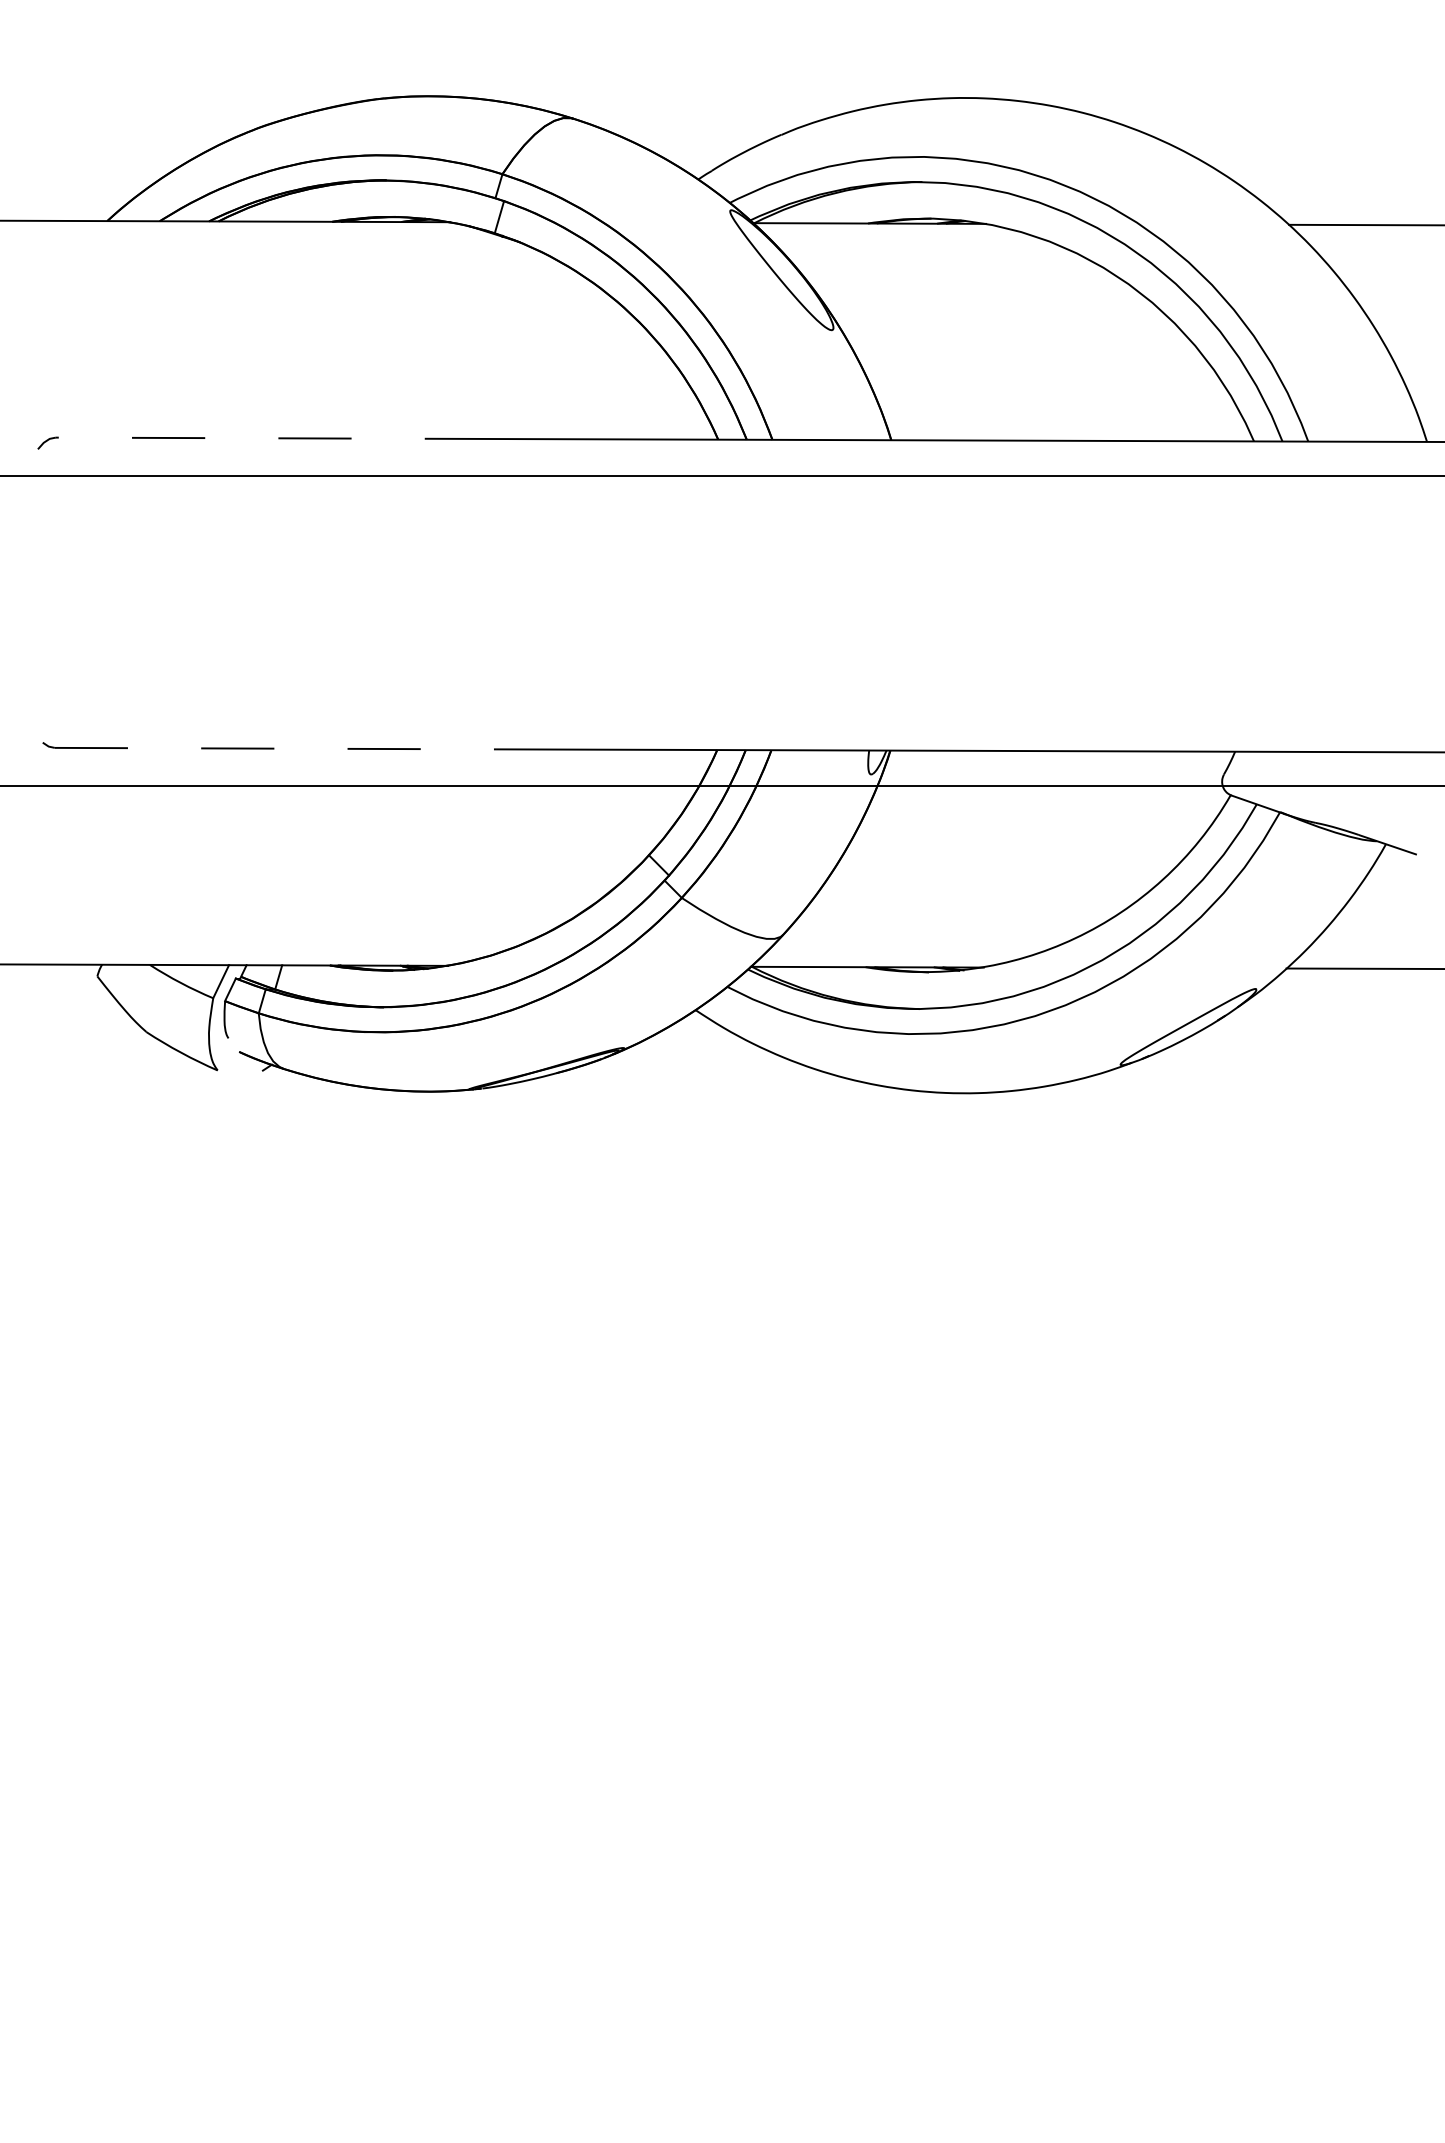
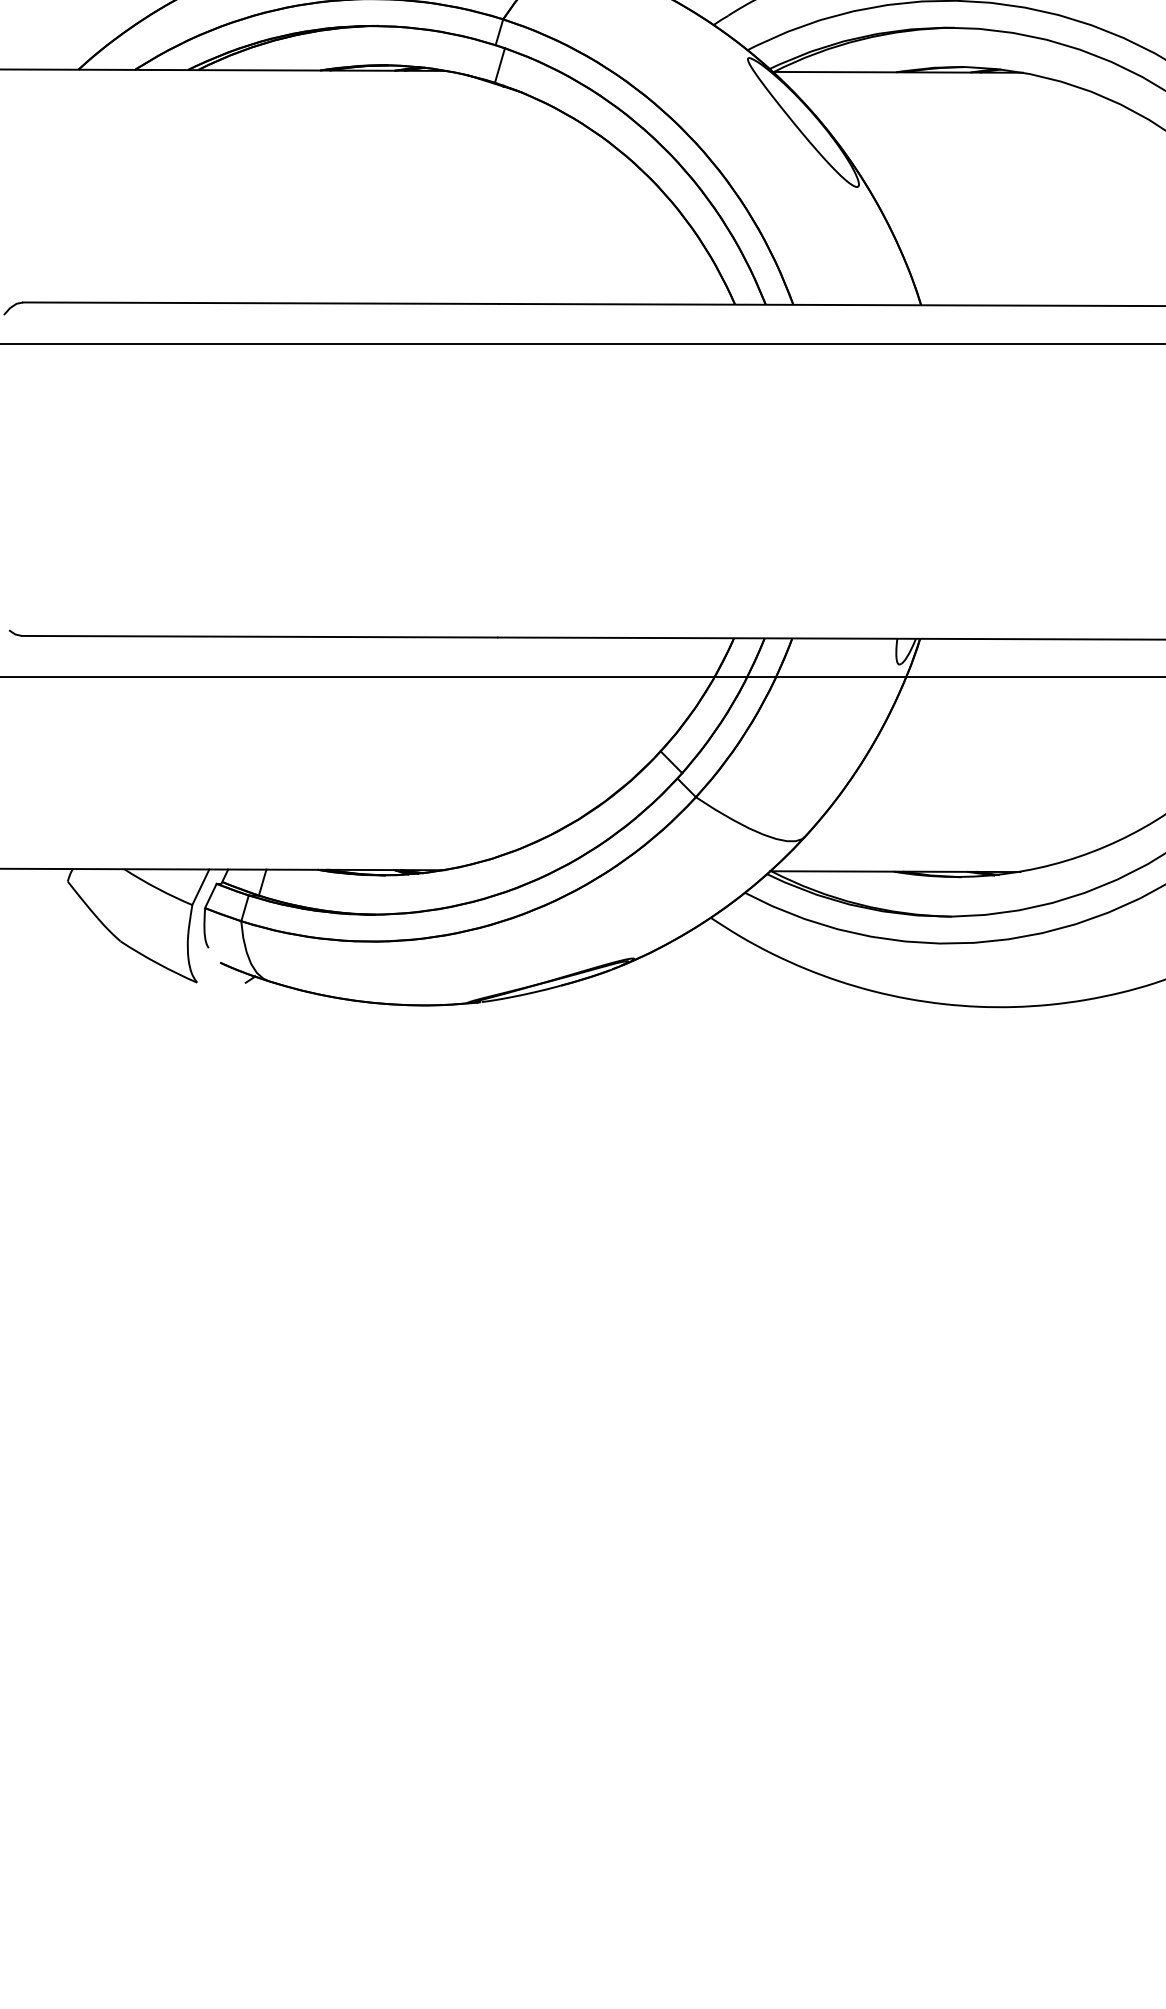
line: (276, 438) -> (260, 303), dashed -> solid
line: (276, 748) -> (260, 636), dashed -> solid

